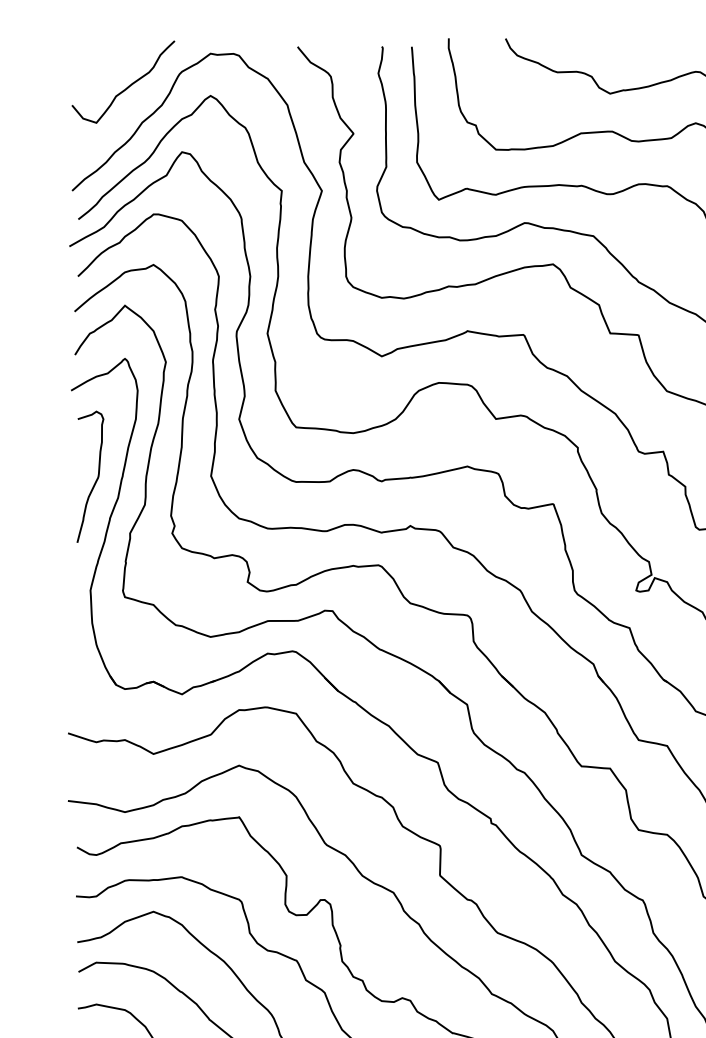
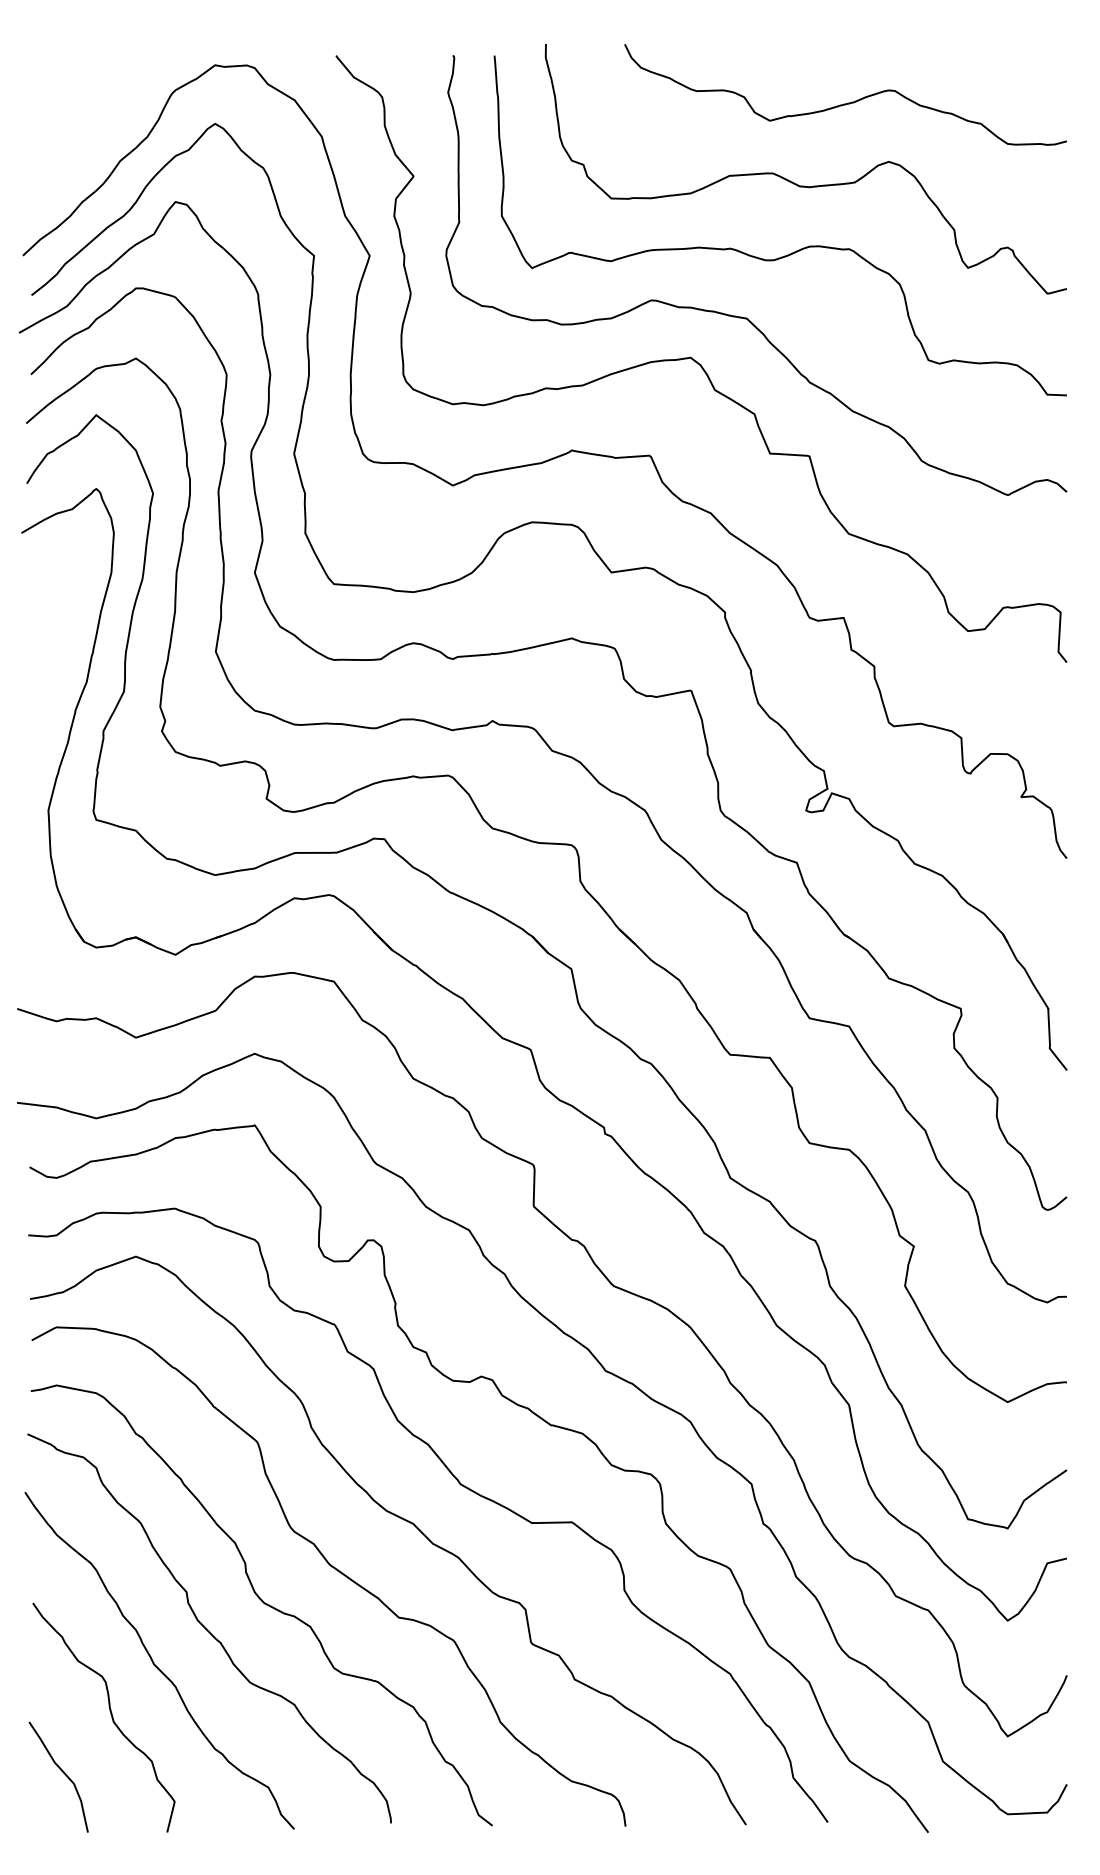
curve: (127, 87) -> (99, 111), removed
curve: (96, 479) -> (56, 656), removed

